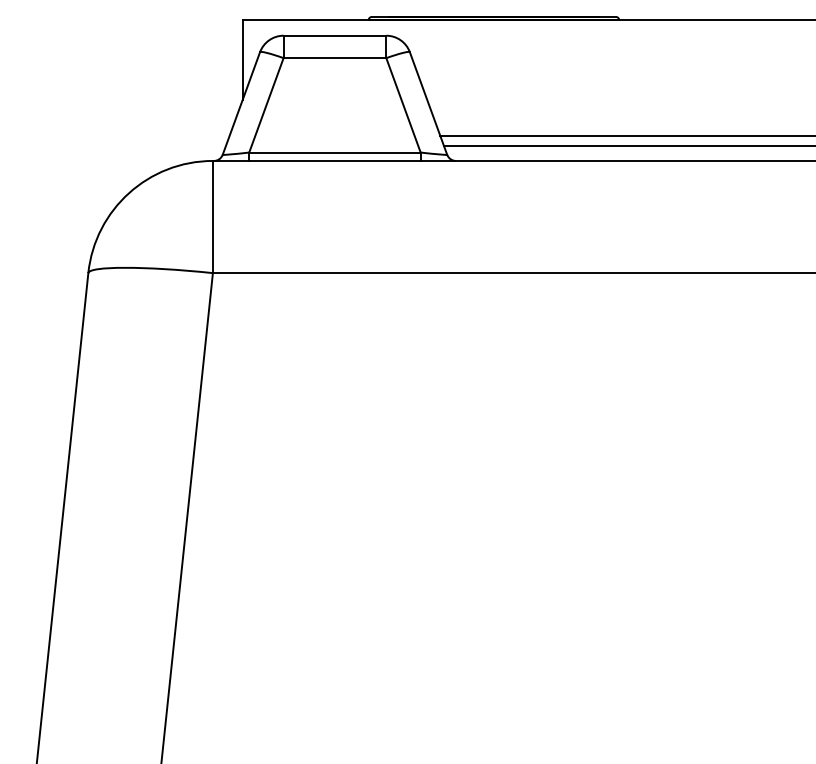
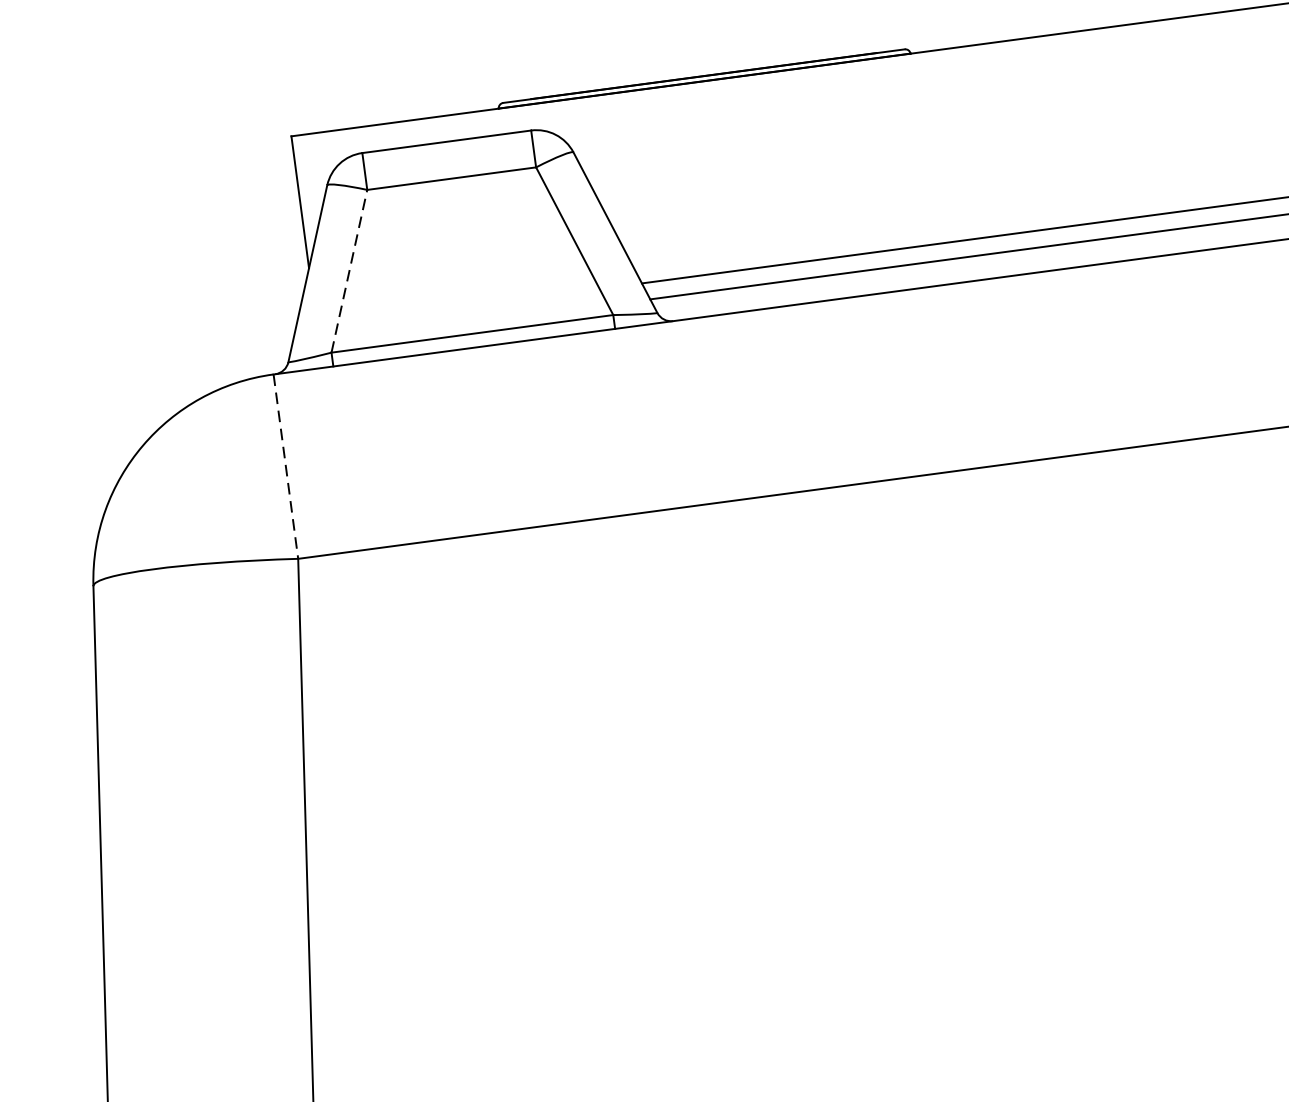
line: (266, 104) -> (349, 269), solid -> dashed
line: (212, 217) -> (285, 467), solid -> dashed

